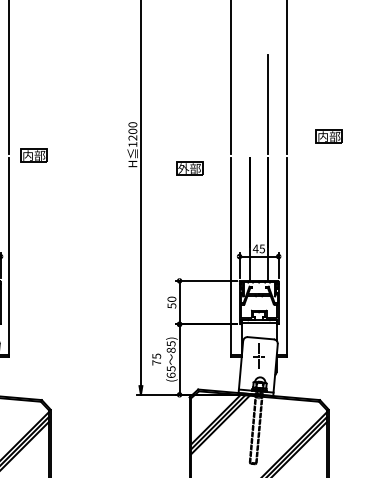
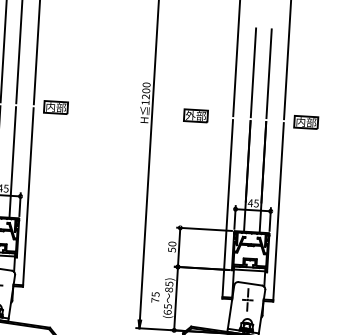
line: (250, 104) -> (253, 72), added
part: (328, 136) -> (305, 122), moved
part: (189, 168) -> (195, 115), moved

